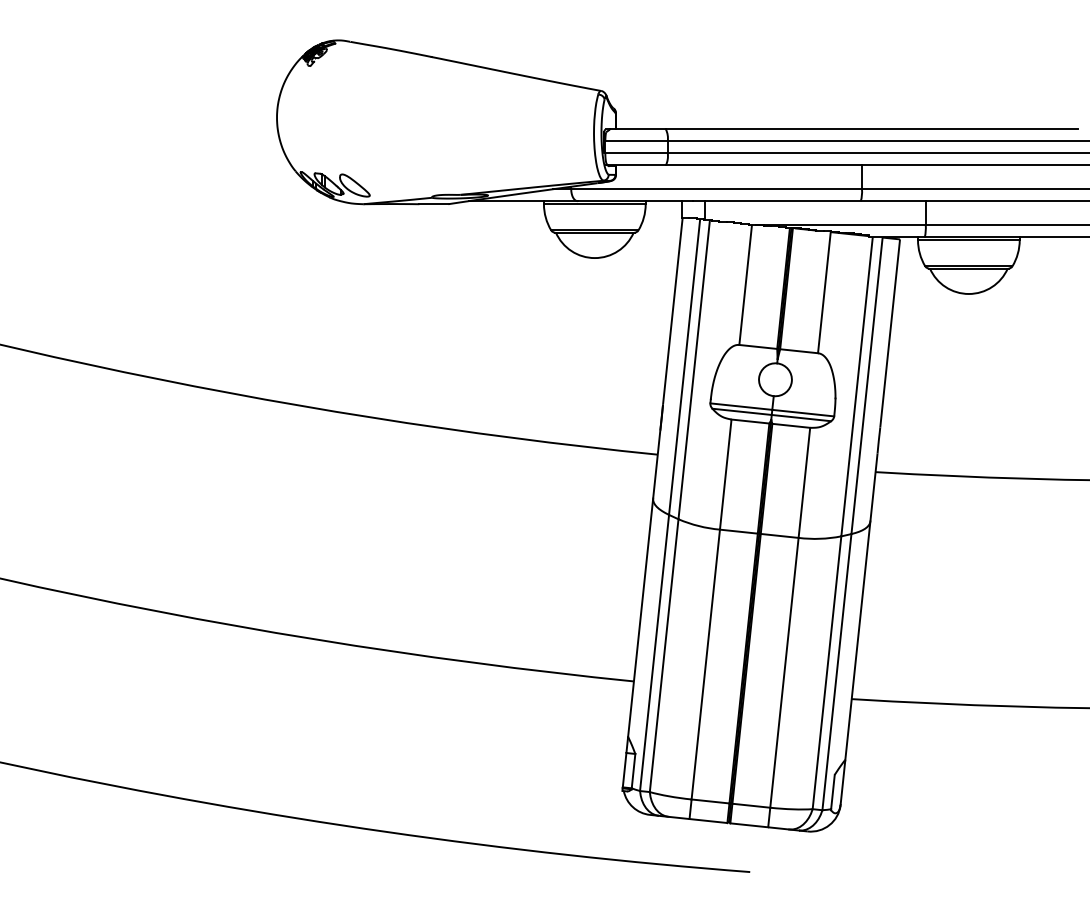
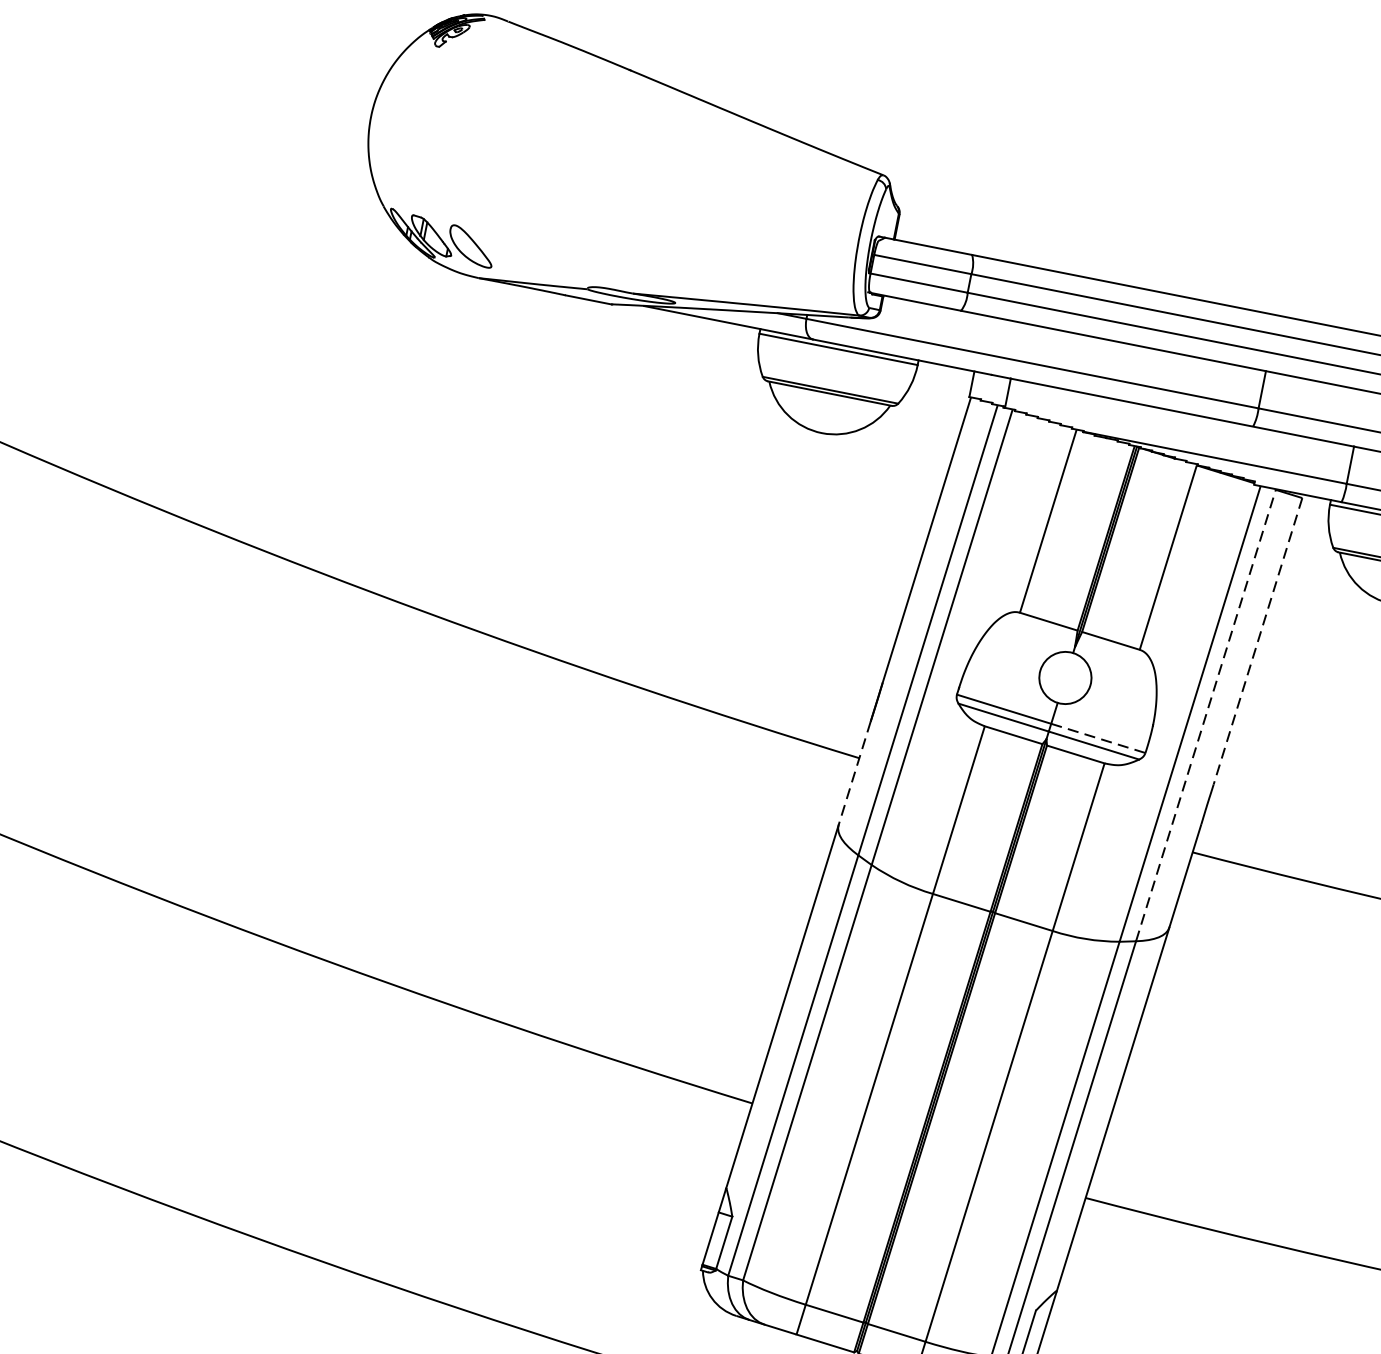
line: (890, 333) -> (1258, 641), solid -> dashed
line: (867, 385) -> (1206, 715), solid -> dashed
line: (803, 413) -> (1098, 739), solid -> dashed
line: (656, 465) -> (854, 774), solid -> dashed

